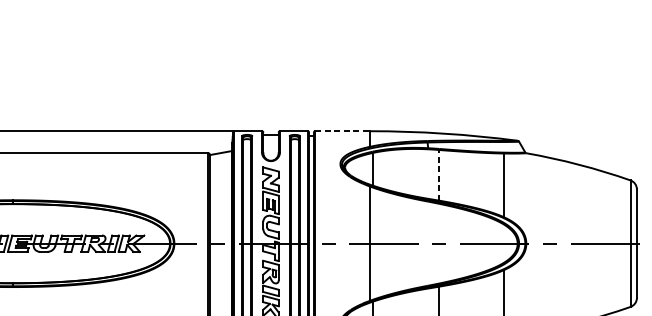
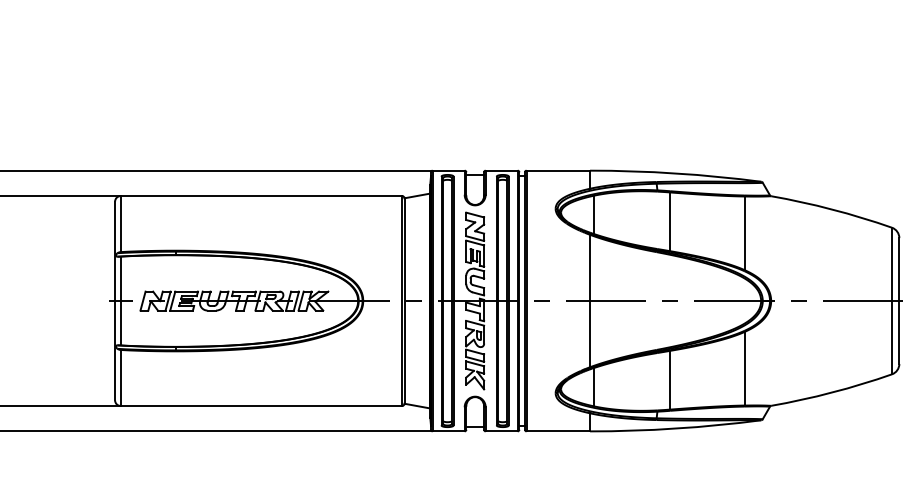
line: (342, 131) -> (558, 170), dashed -> solid
line: (439, 175) -> (670, 221), dashed -> solid

